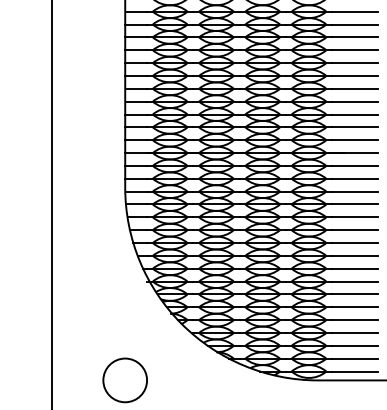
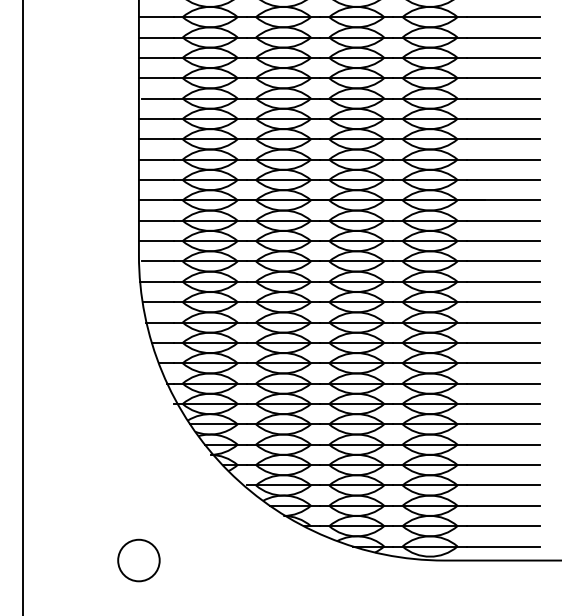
circle: (125, 380) -> (139, 560), size x0.6

